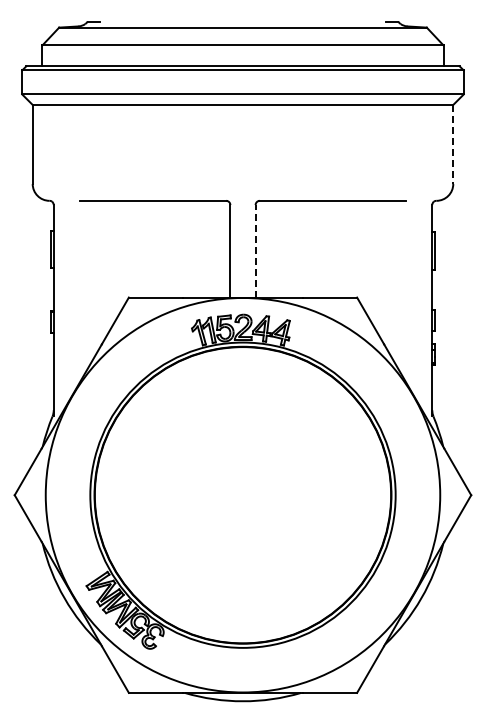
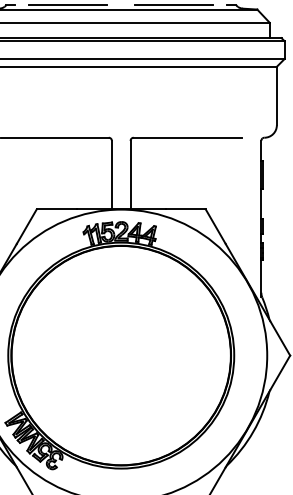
line: (171, 21) -> (68, 5), added
line: (314, 21) -> (174, 5), added
line: (453, 144) -> (277, 96), dashed -> solid
line: (255, 250) -> (130, 174), dashed -> solid

